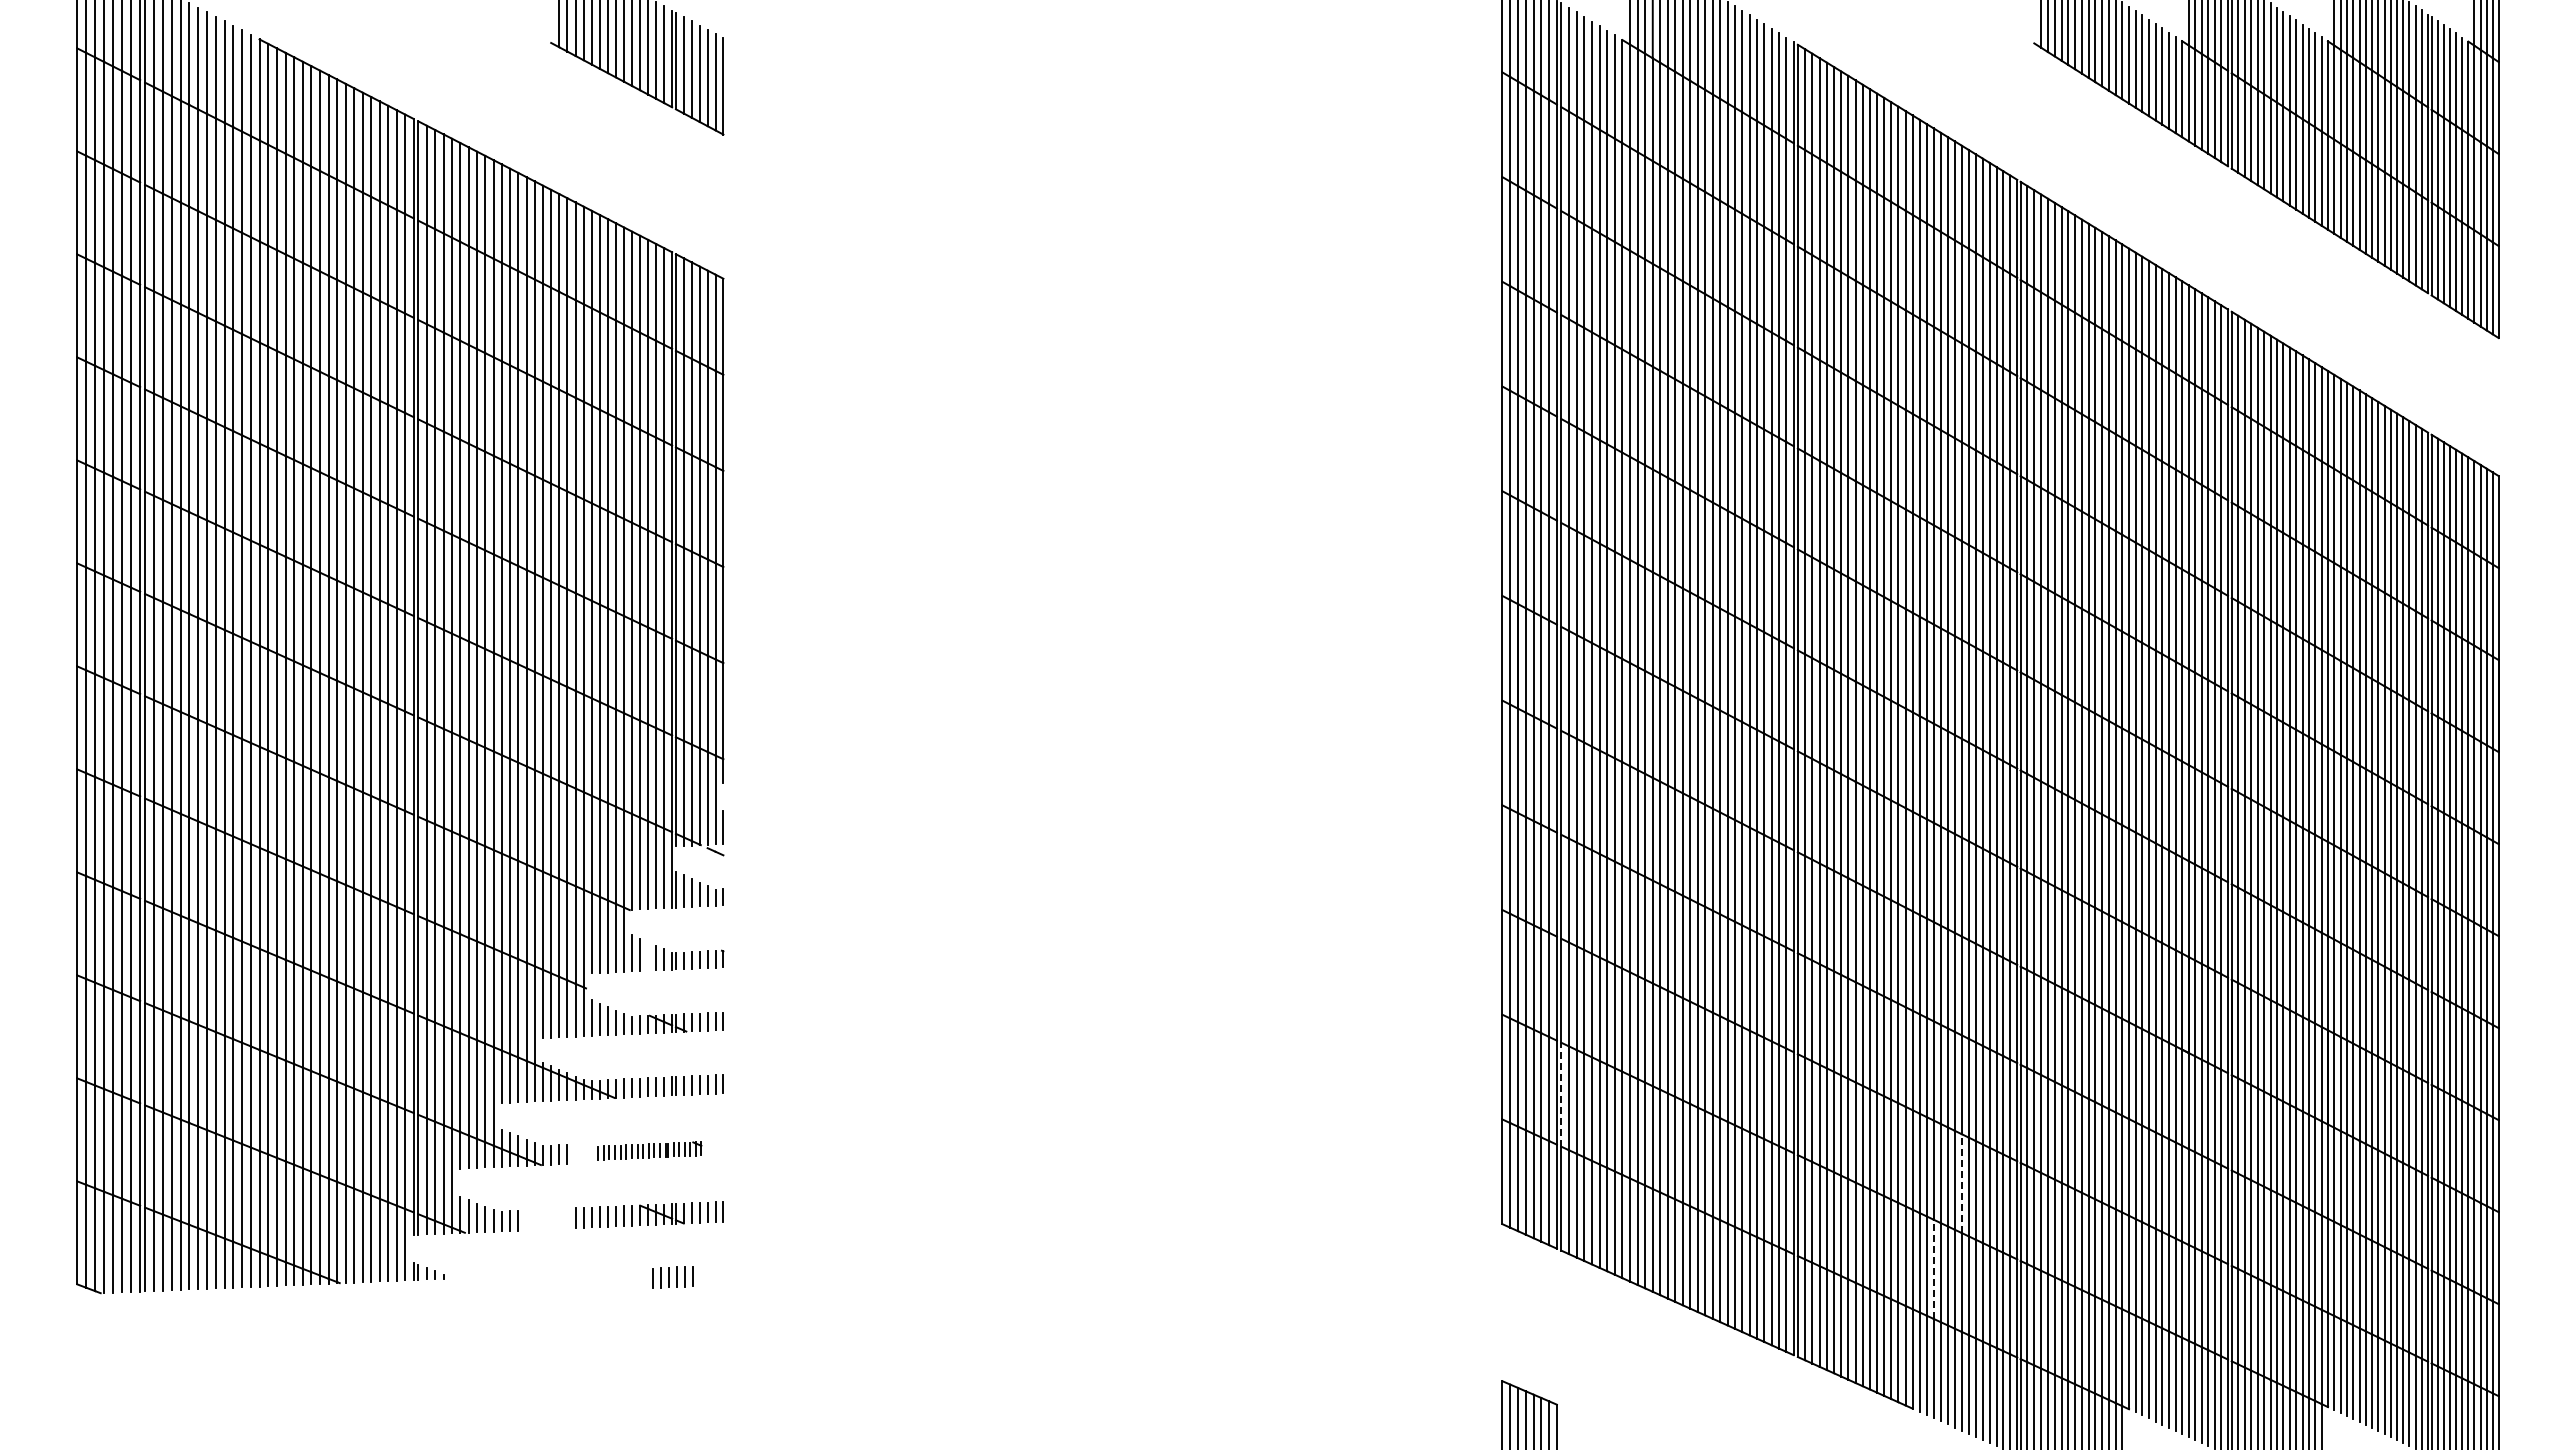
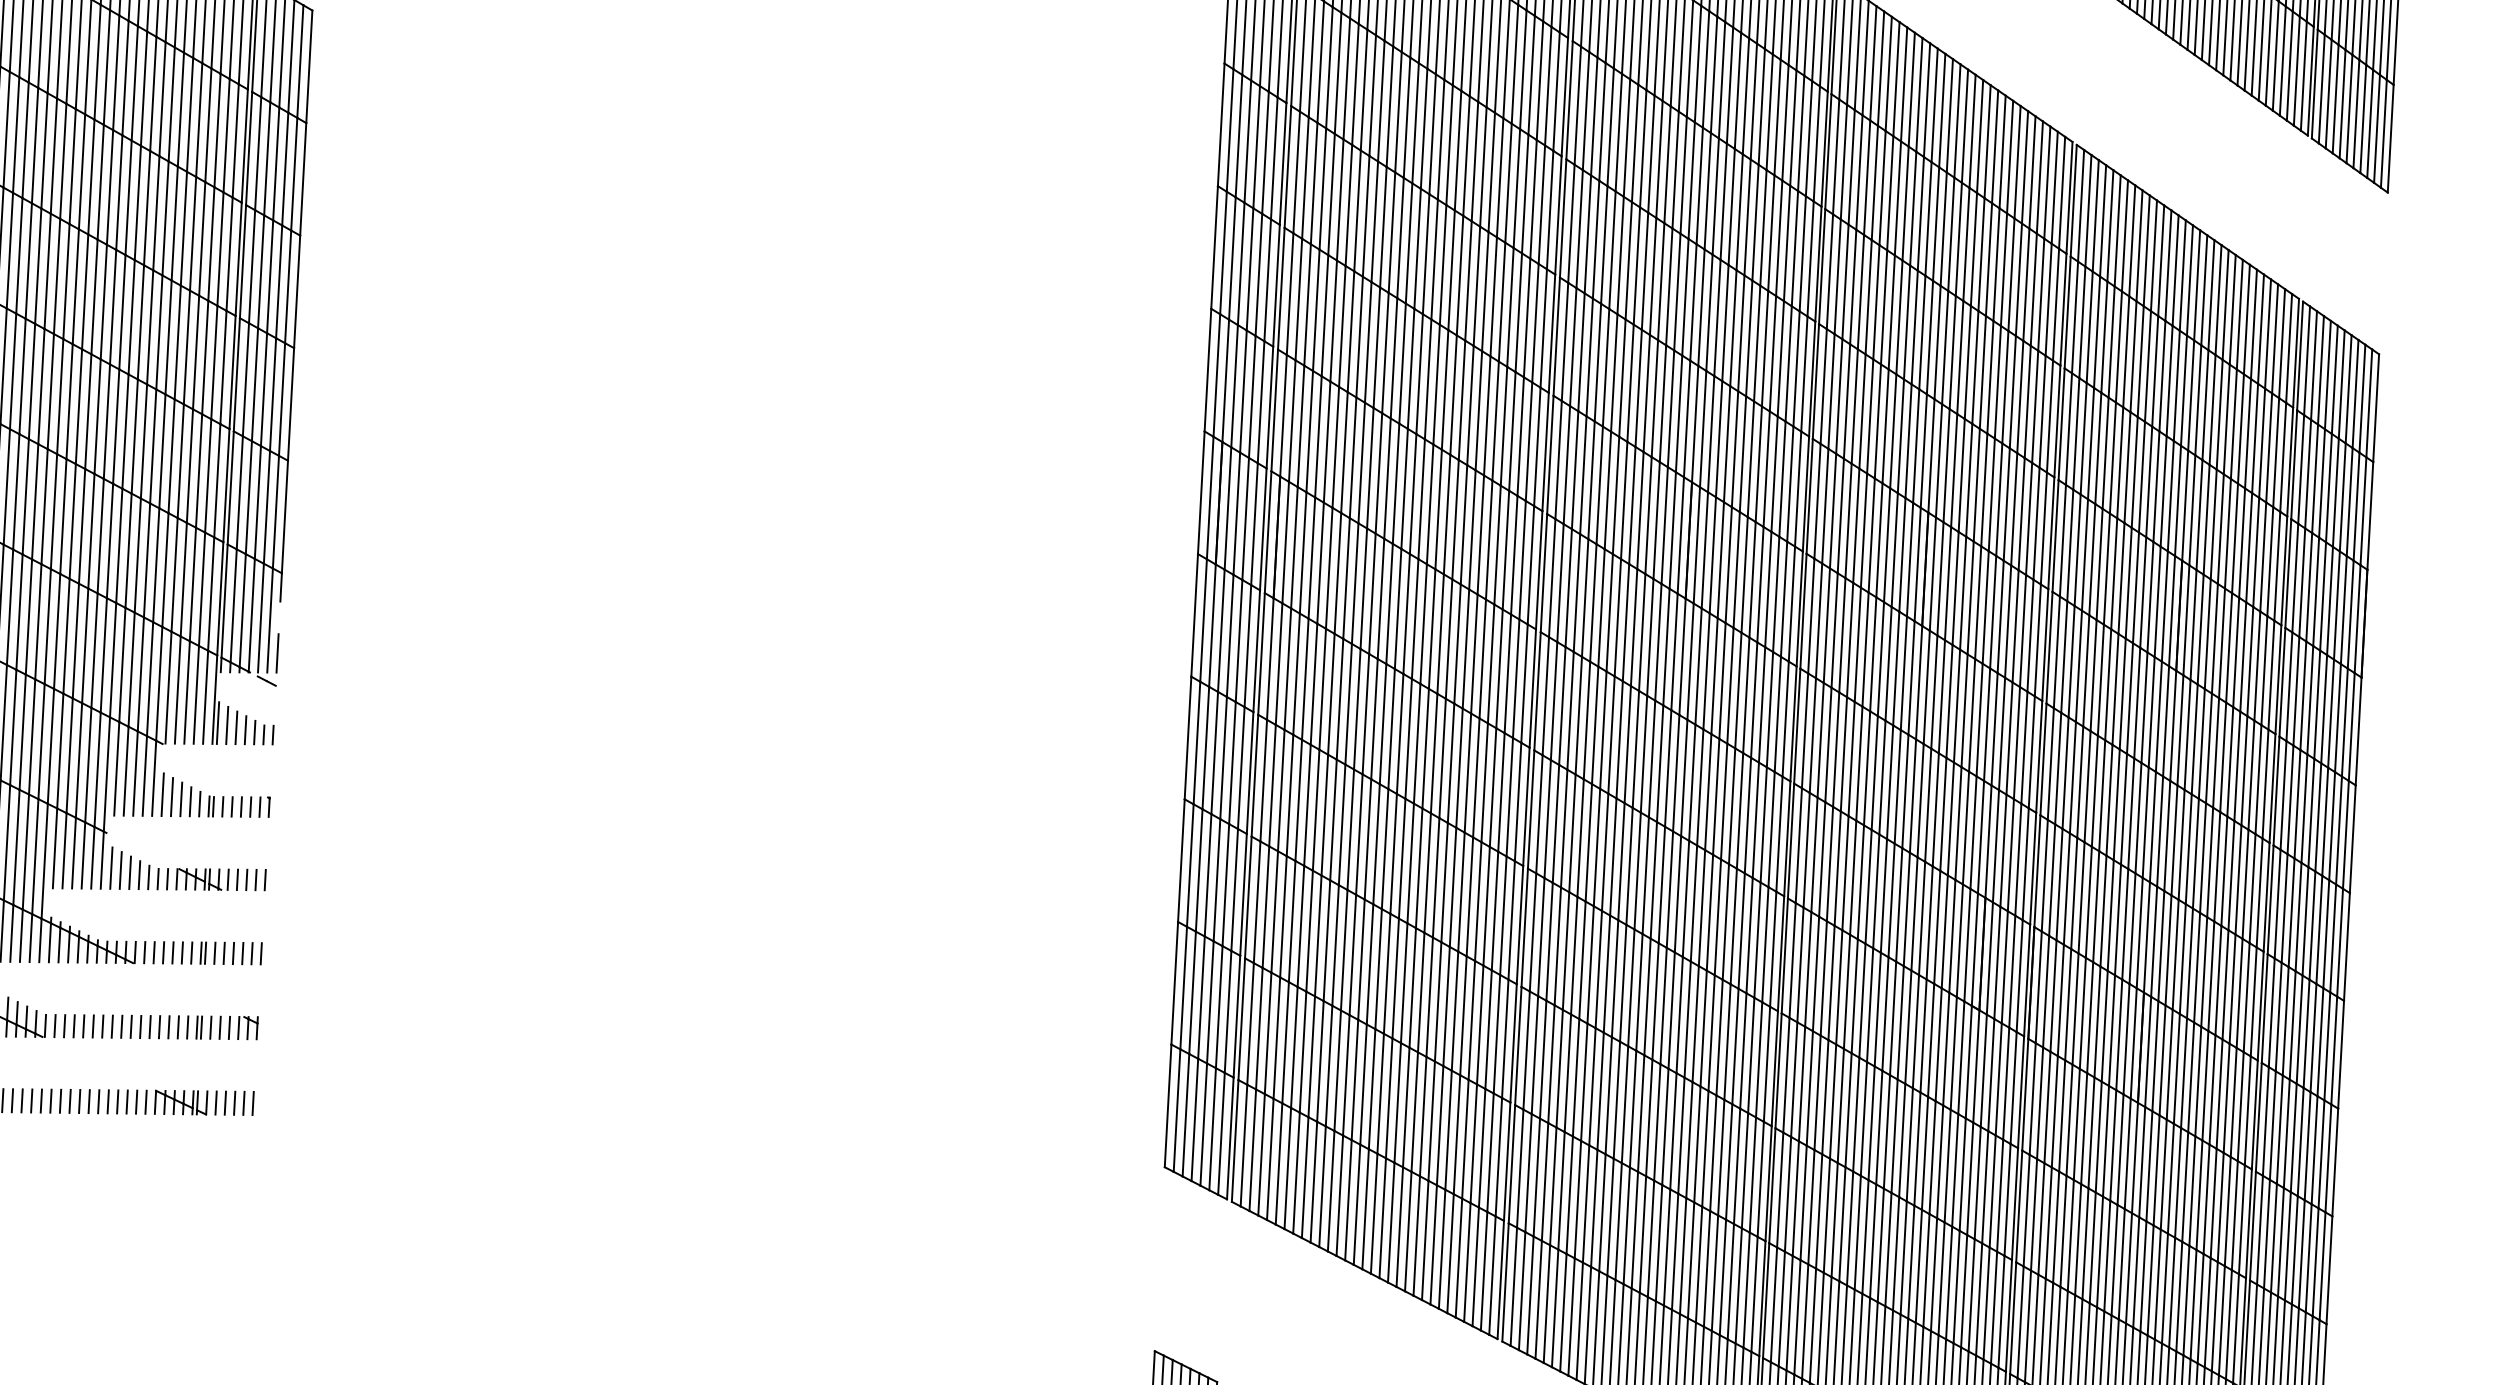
line: (648, 956) -> (181, 799), added
line: (1561, 1094) -> (1242, 1019), dashed -> solid
part: (649, 1150) -> (170, 1026), size x1.43
line: (1961, 1183) -> (1705, 1148), dashed -> solid
line: (1933, 1269) -> (1666, 1247), dashed -> solid
part: (672, 1277) -> (45, 1101), moved

